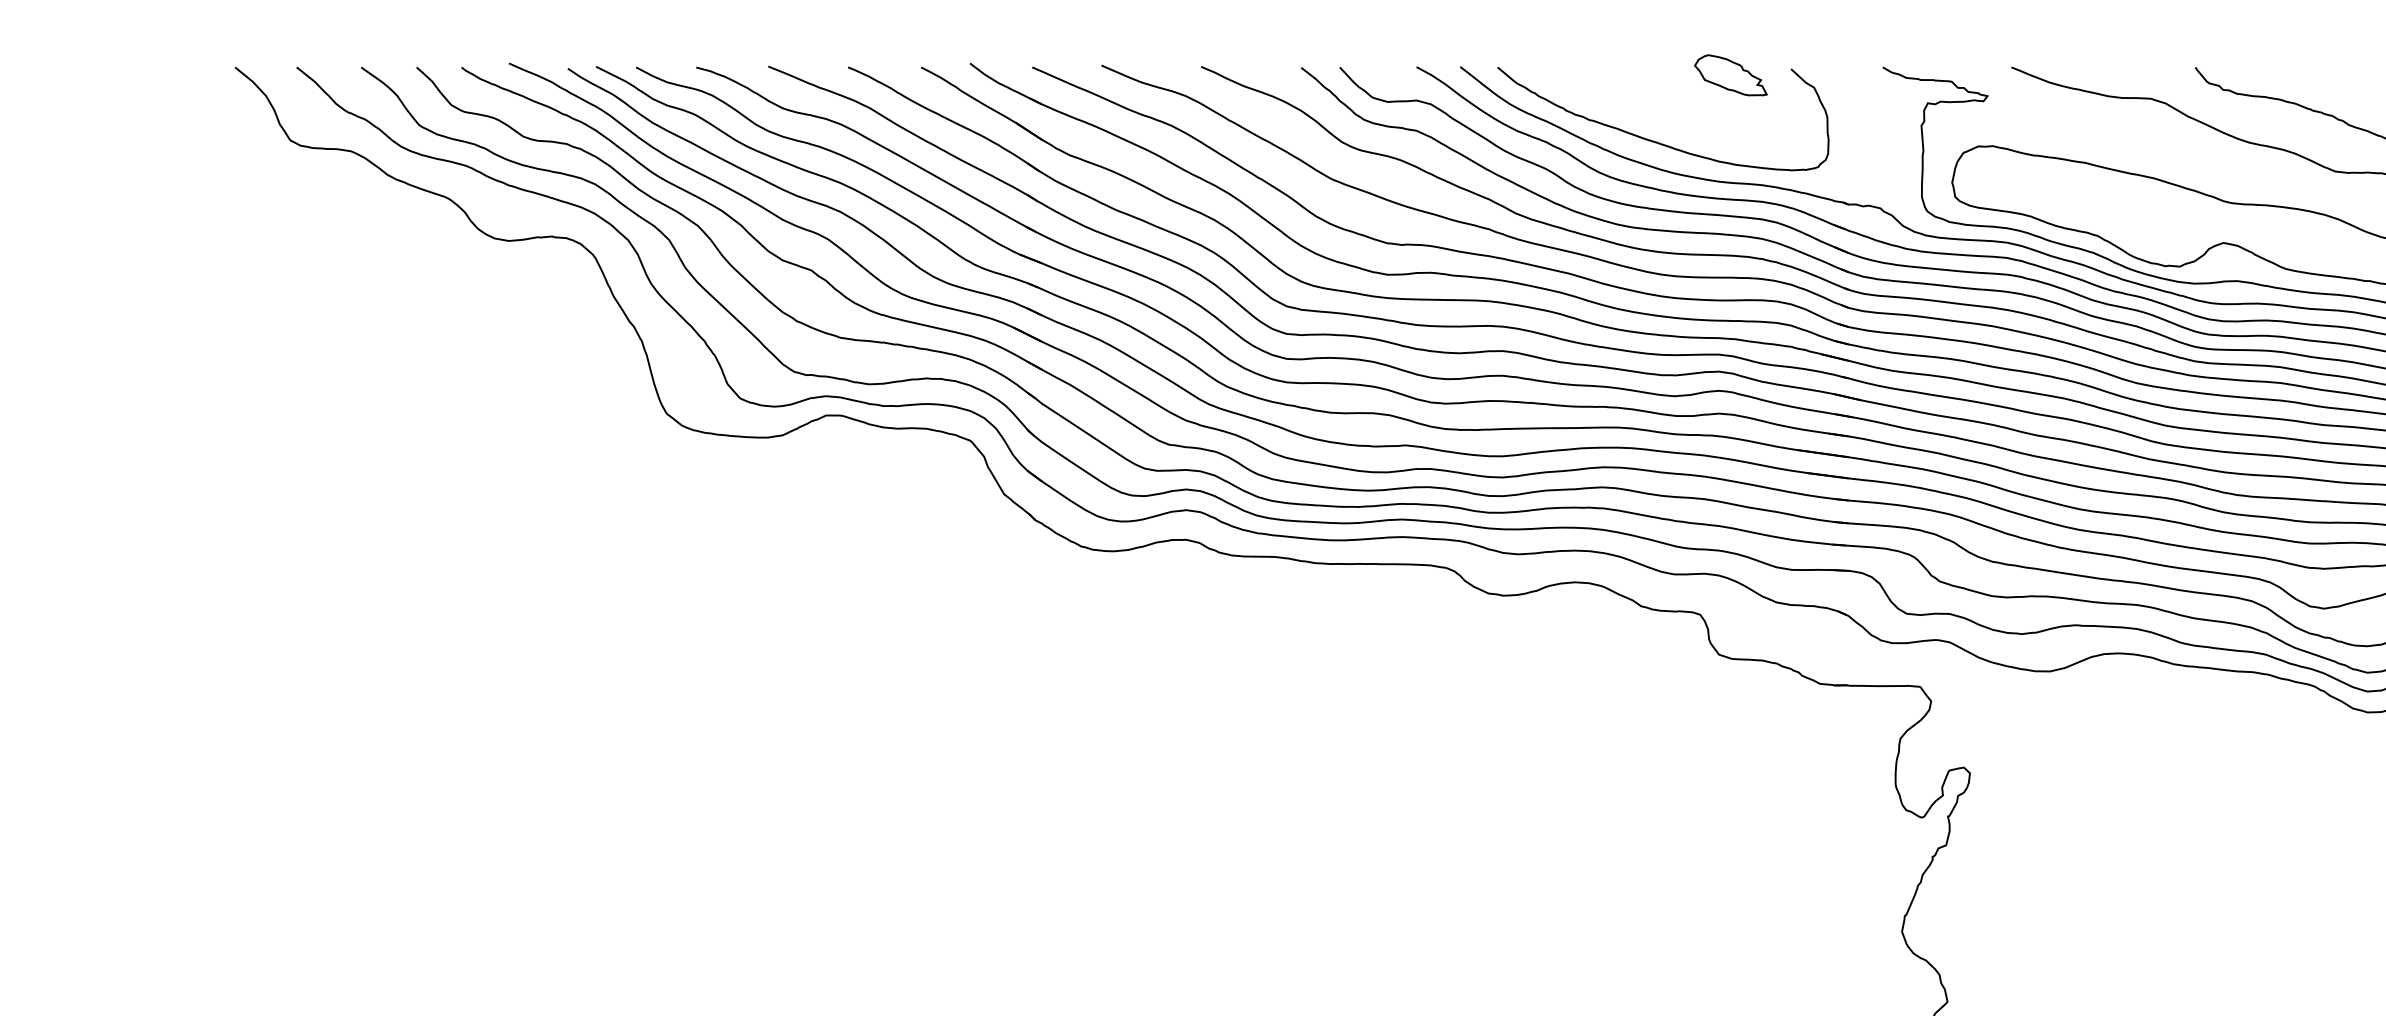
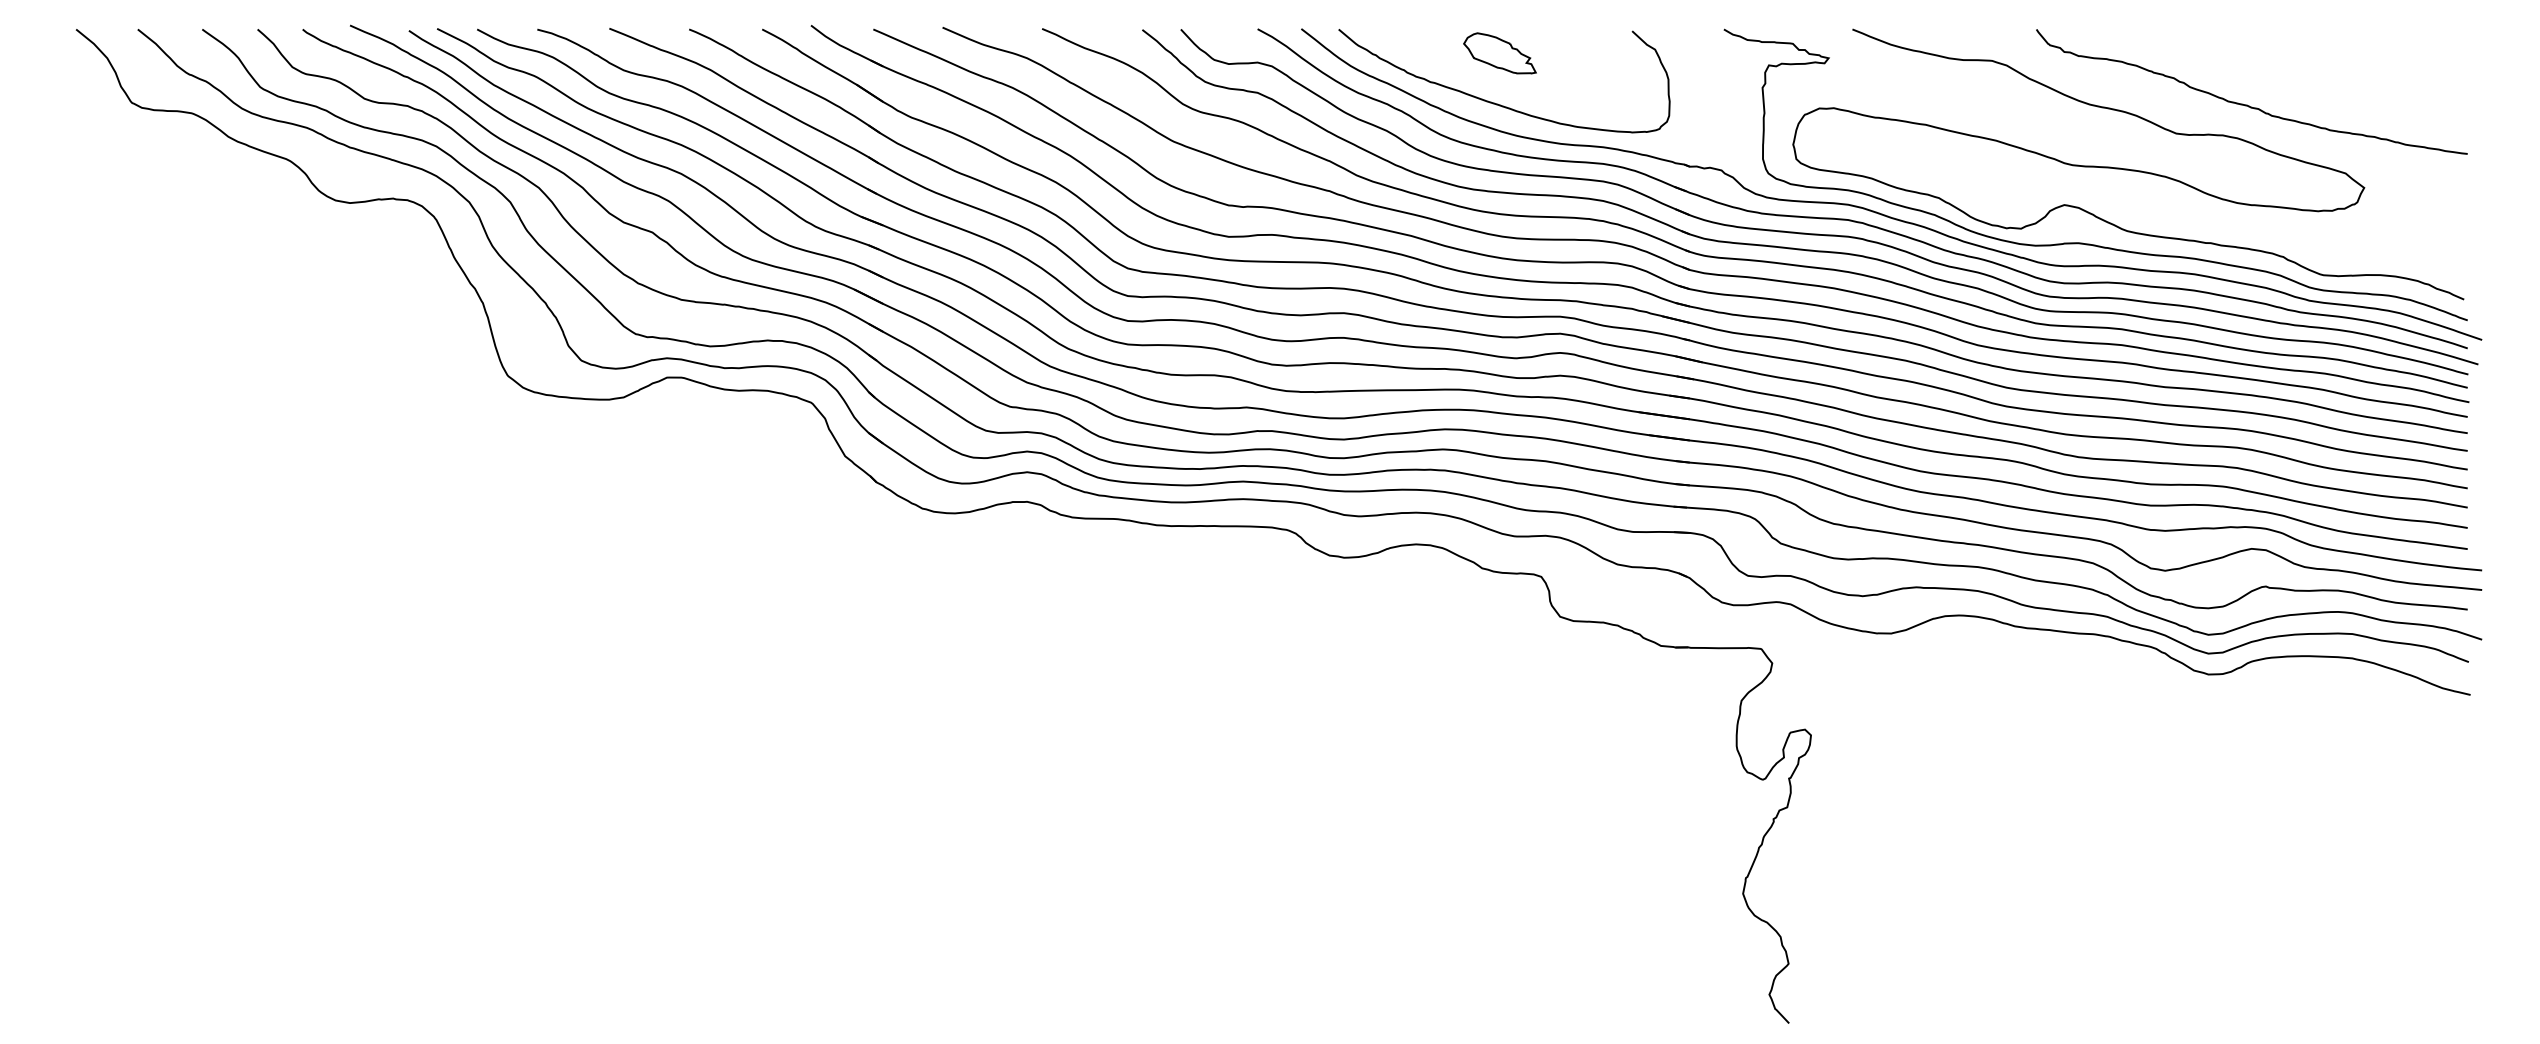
part: (1730, 75) -> (1499, 53), moved

